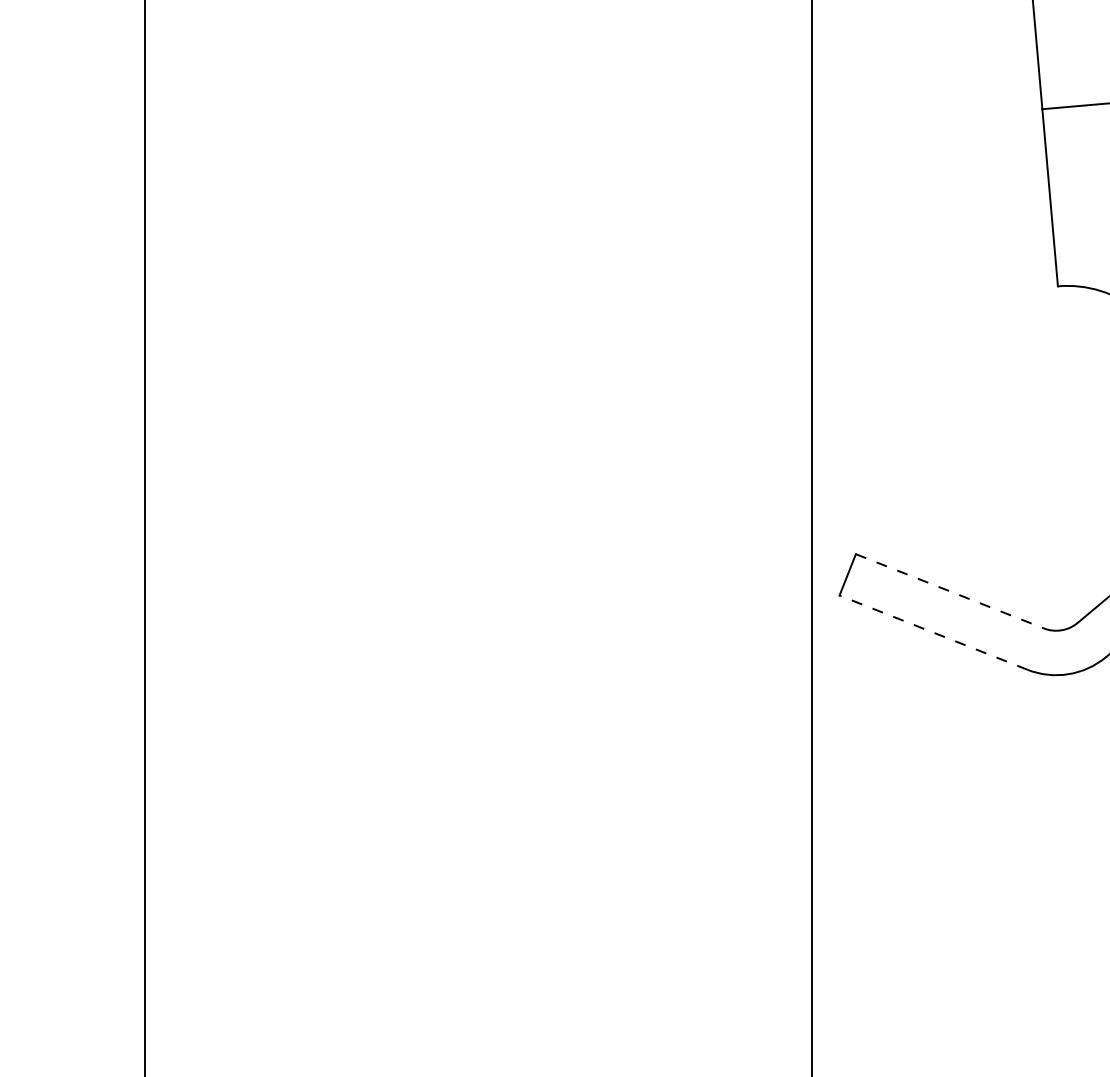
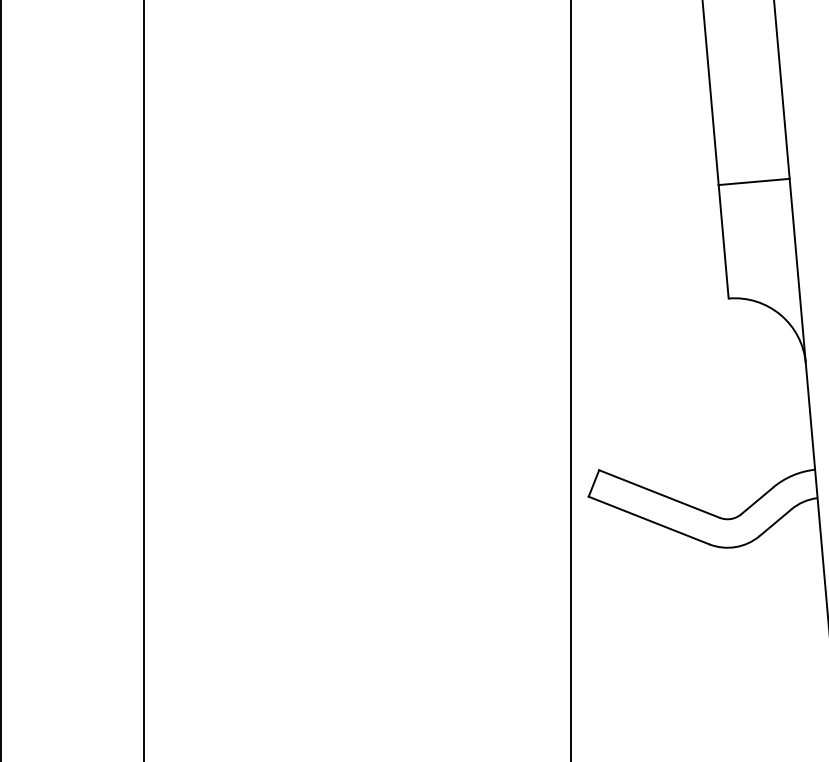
line: (949, 592) -> (659, 494), dashed -> solid
line: (932, 632) -> (648, 520), dashed -> solid

